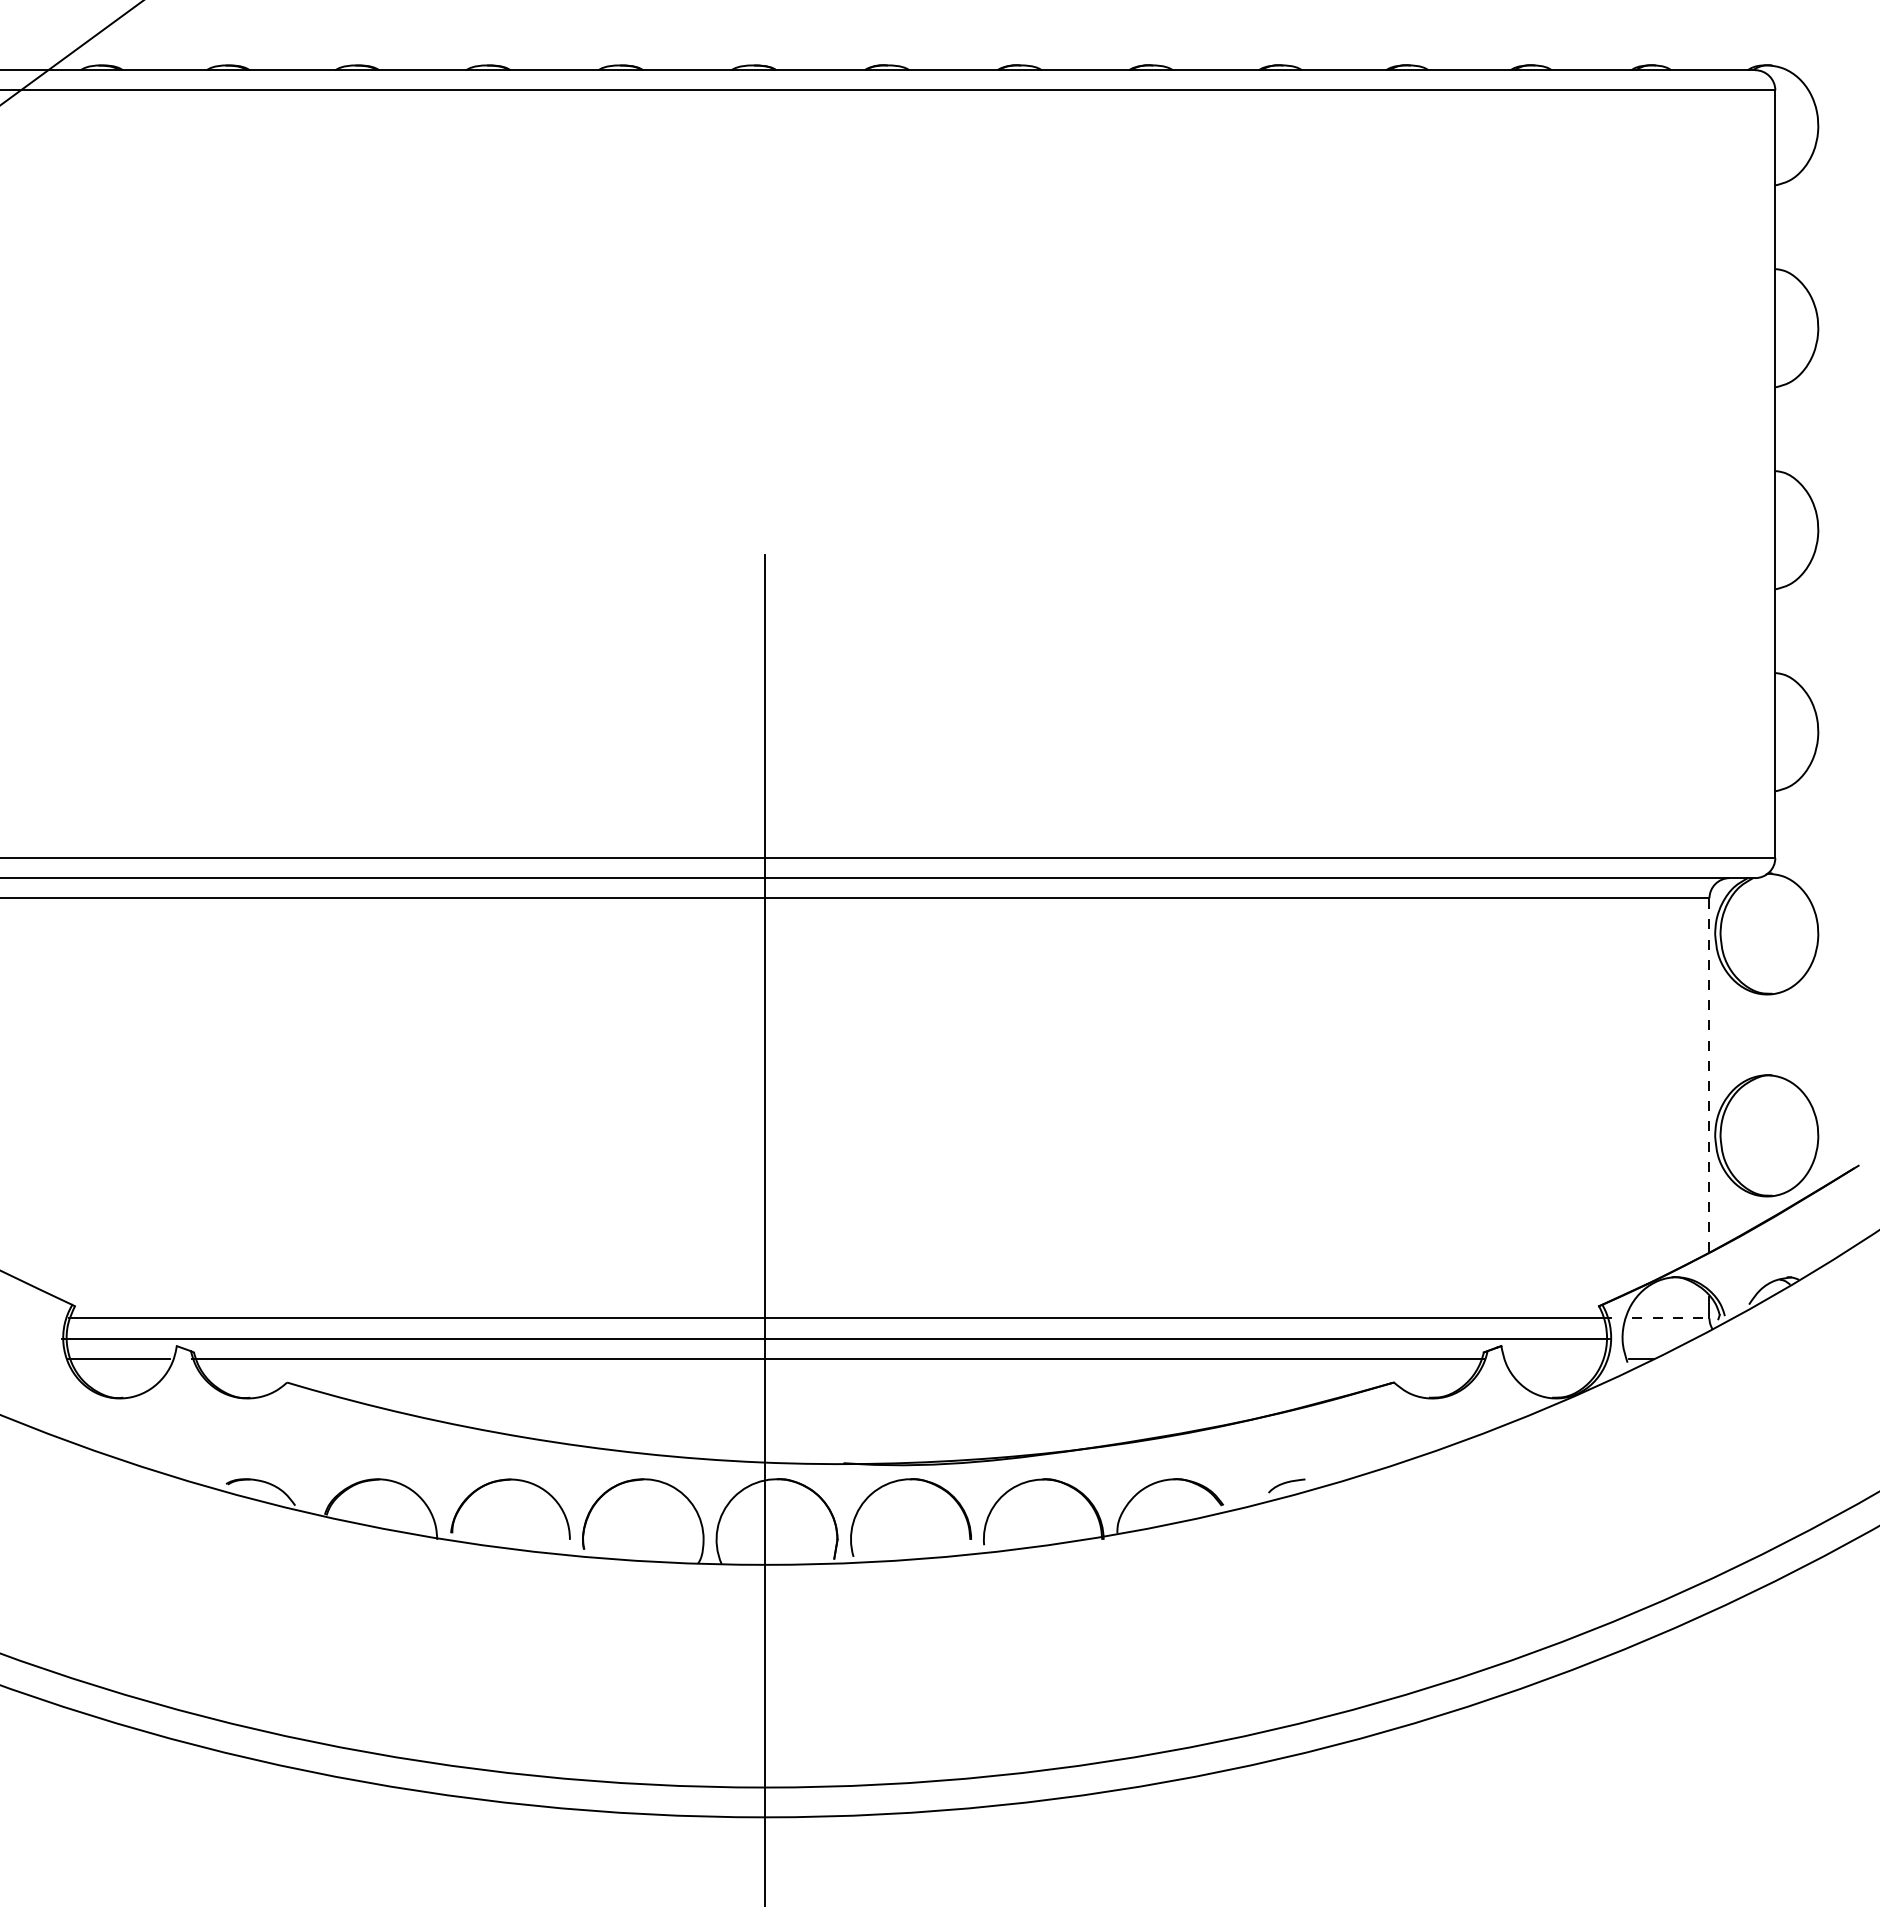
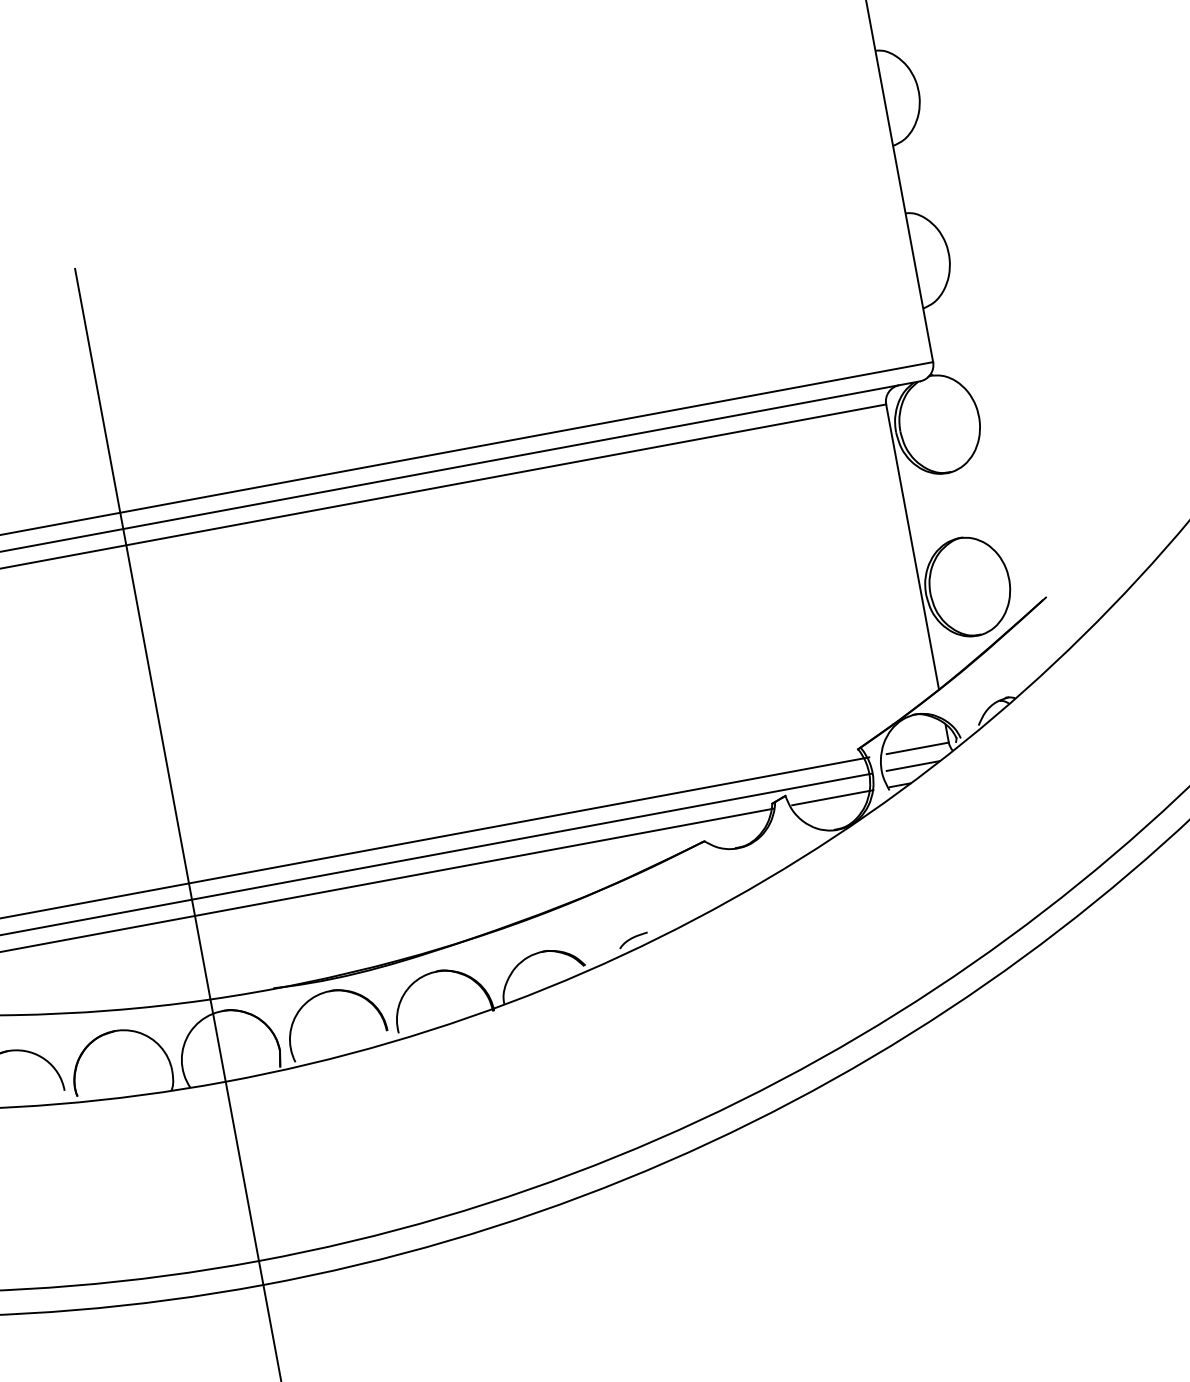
line: (1709, 1074) -> (912, 546), dashed -> solid
line: (1670, 1318) -> (917, 748), dashed -> solid
line: (1661, 1338) -> (913, 765), added
line: (1557, 1358) -> (832, 797), added

